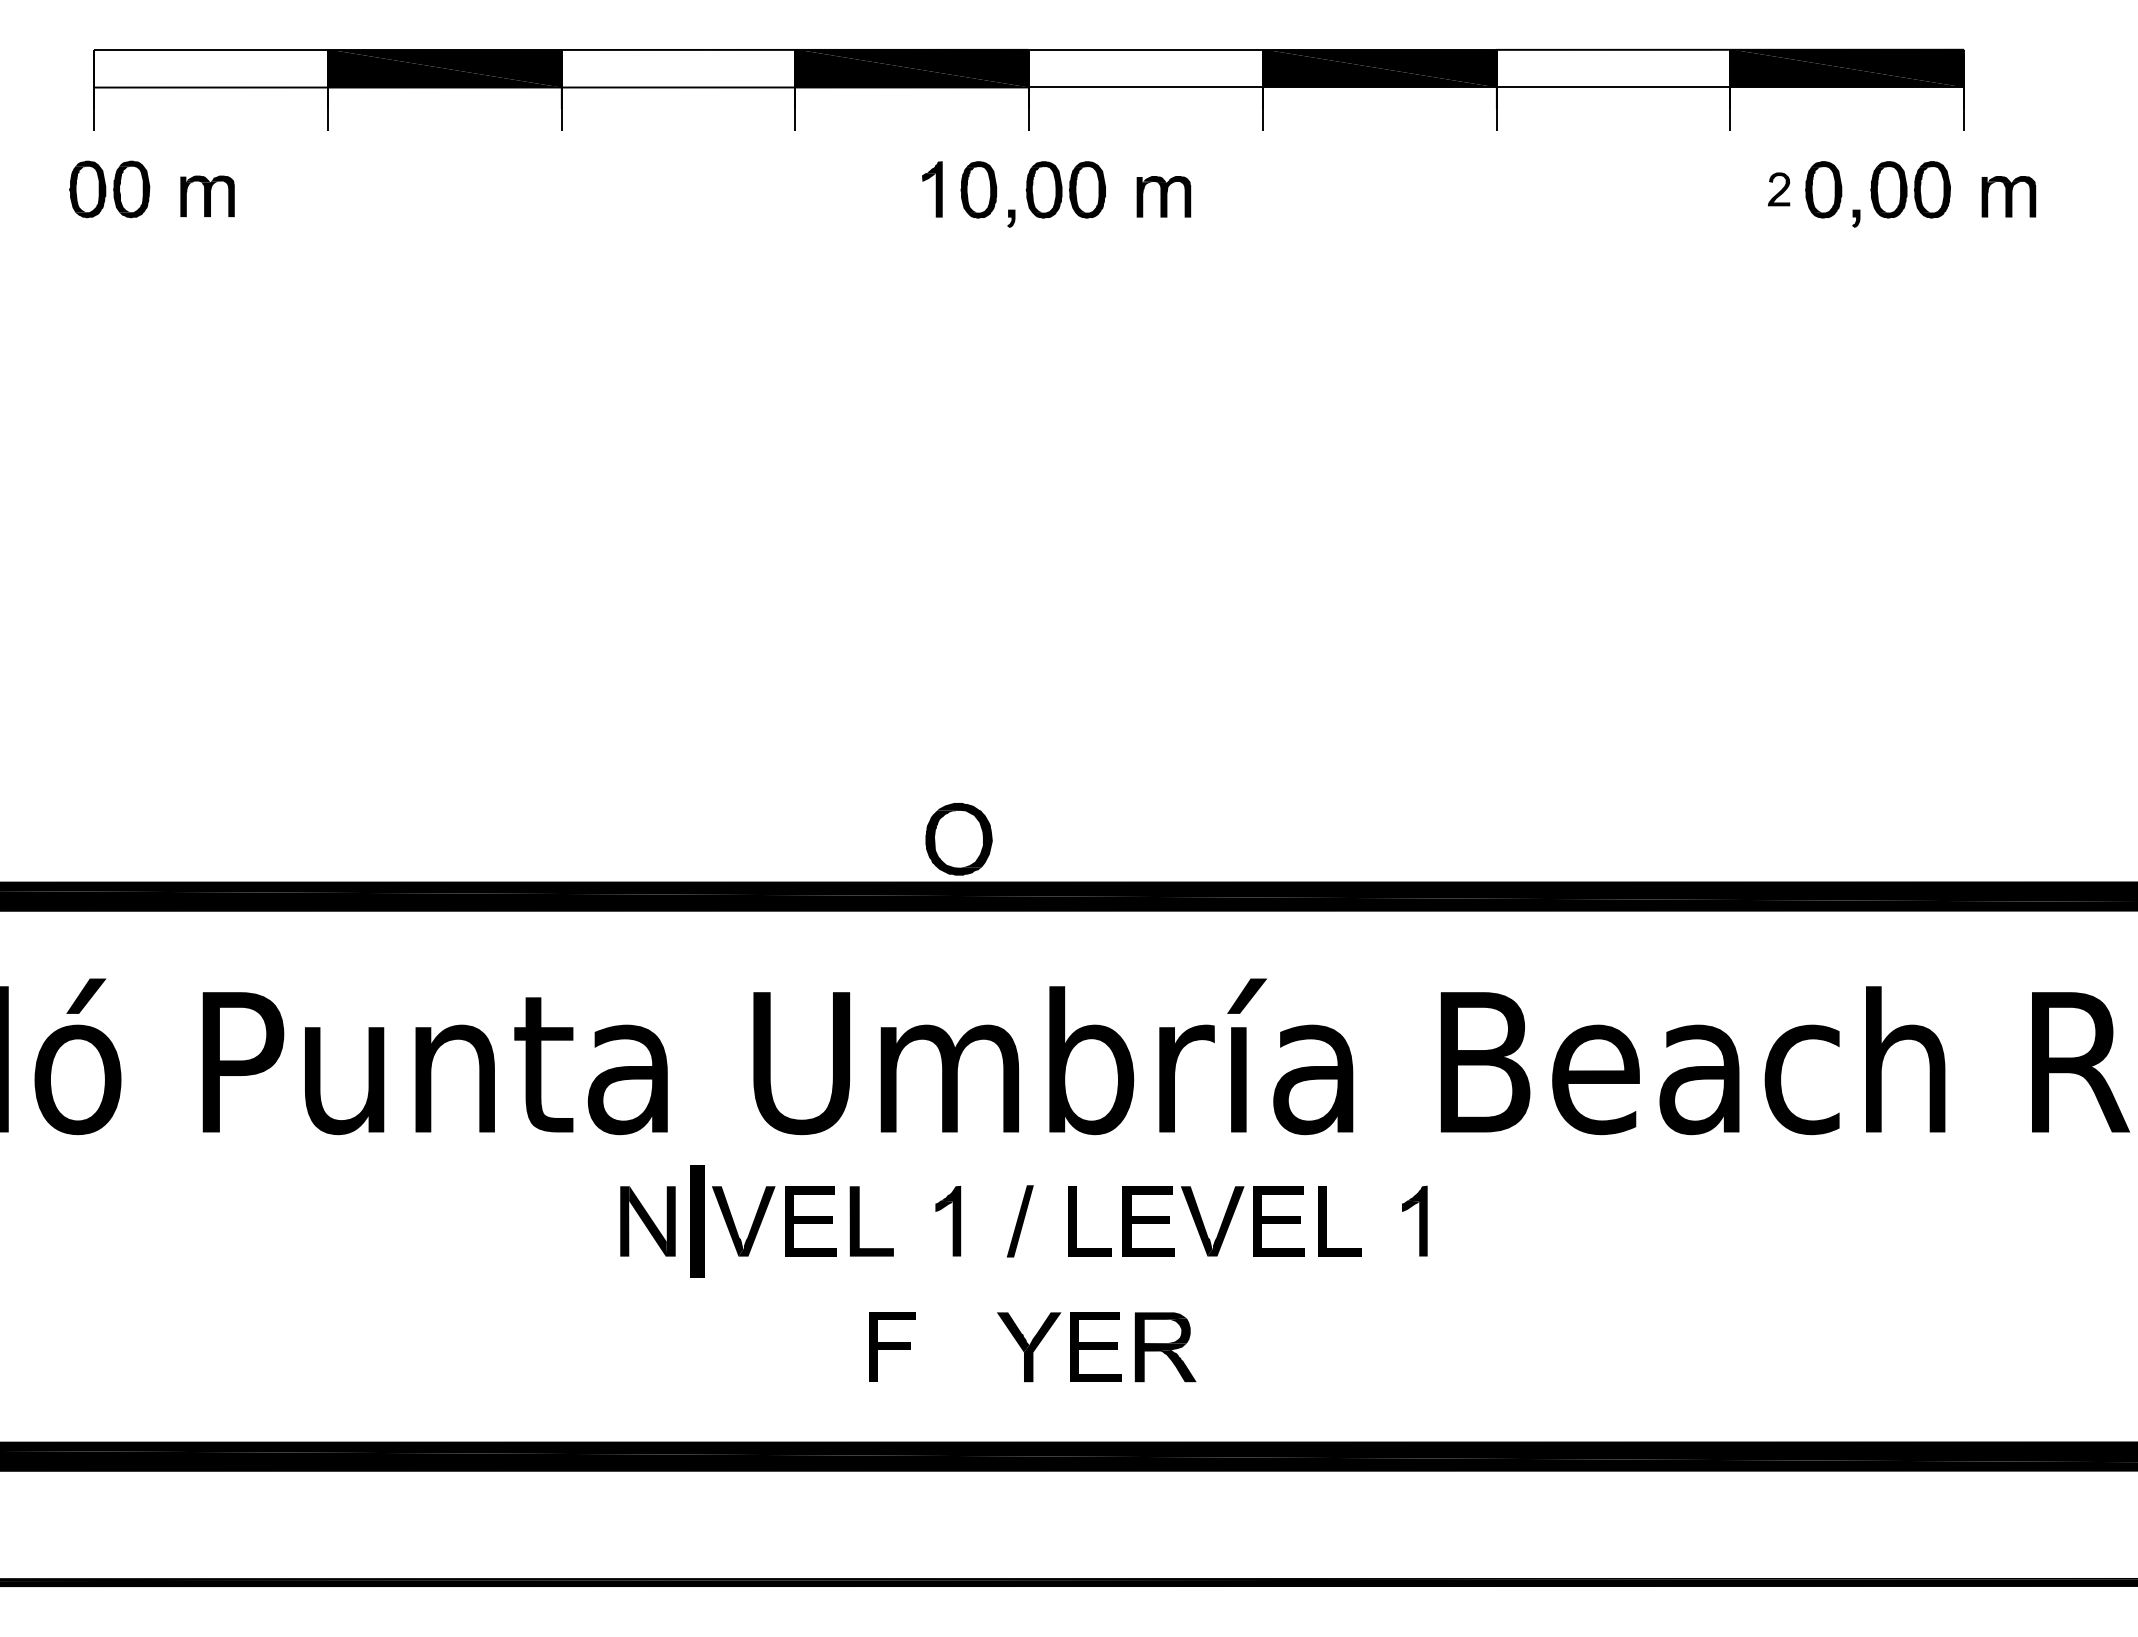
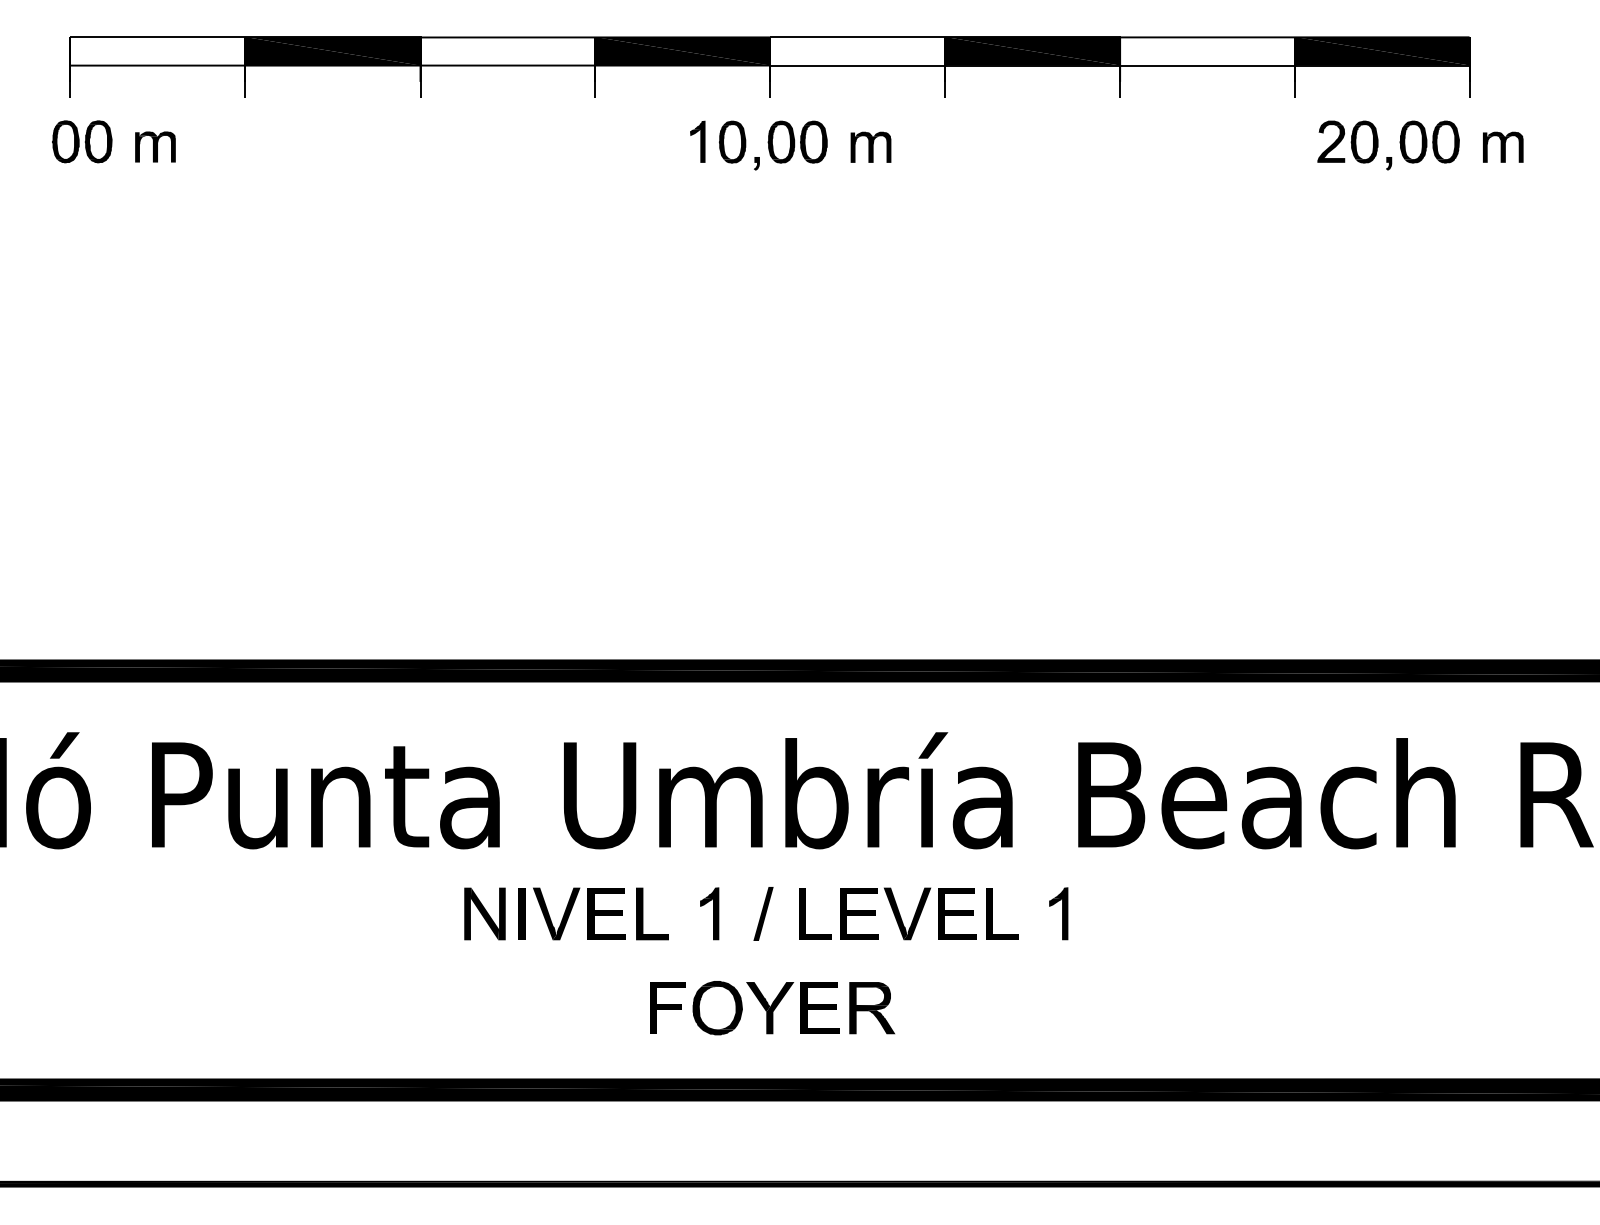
part: (1778, 189) -> (1330, 141), size x1.67
part: (958, 839) -> (717, 1008), moved
part: (697, 1221) -> (522, 914), size x0.62

